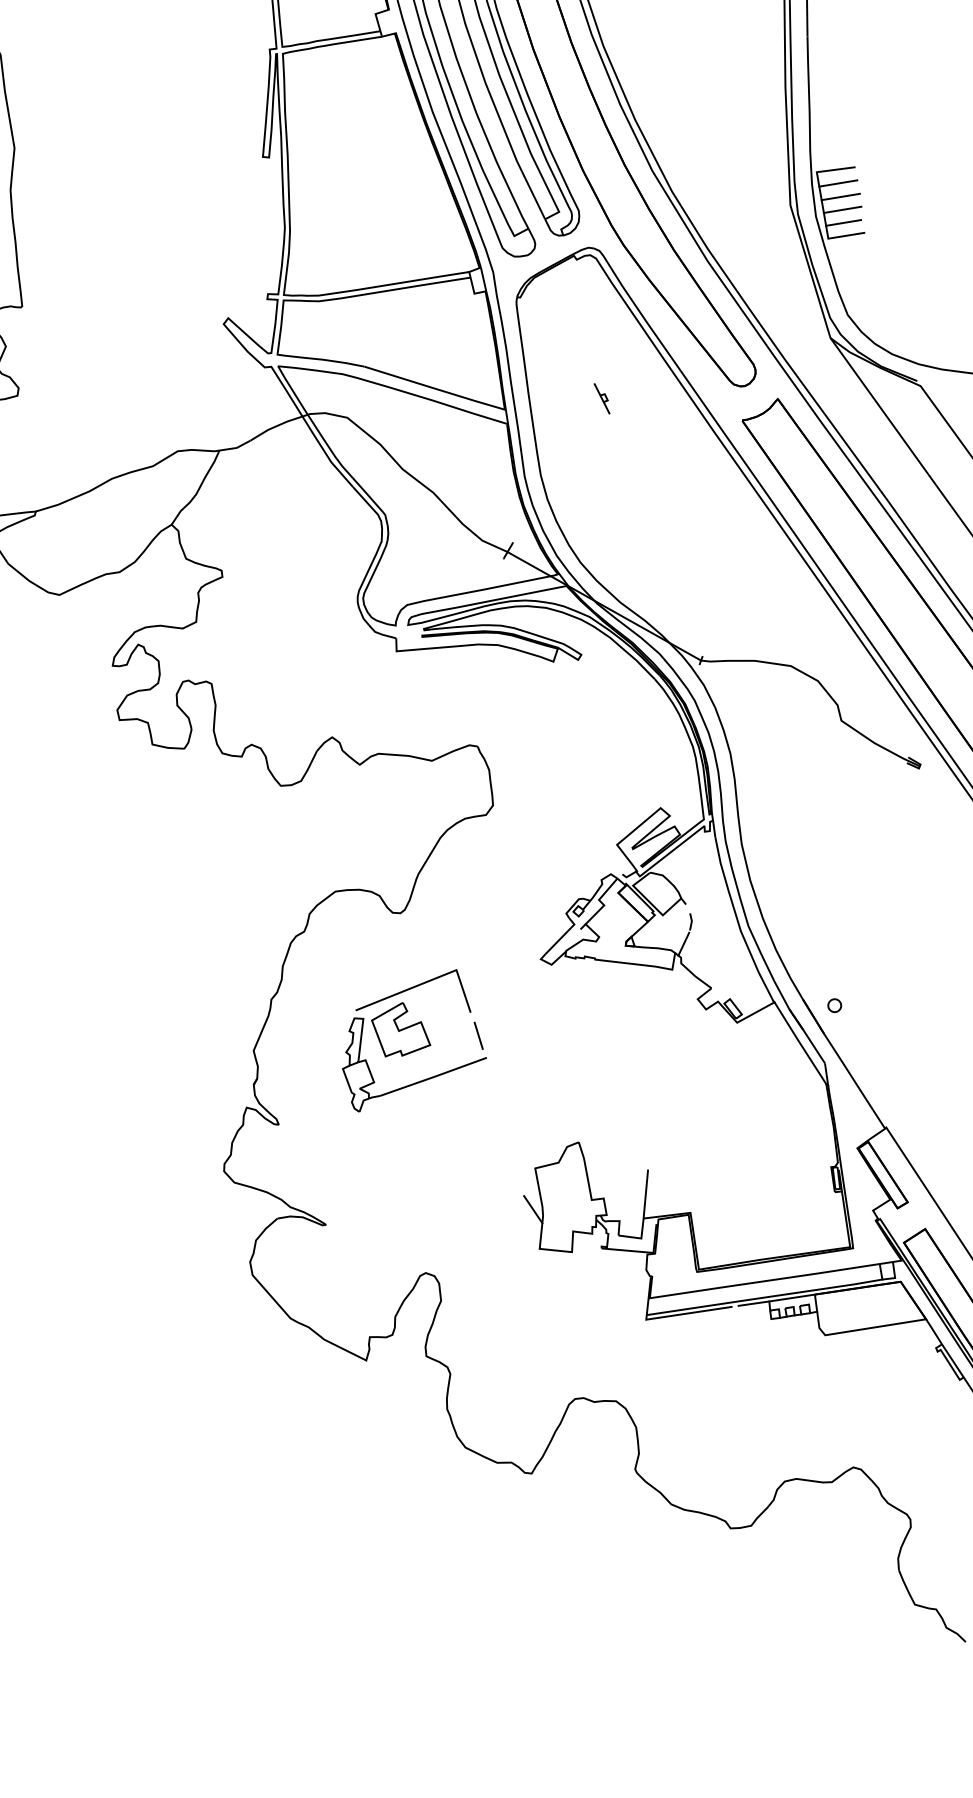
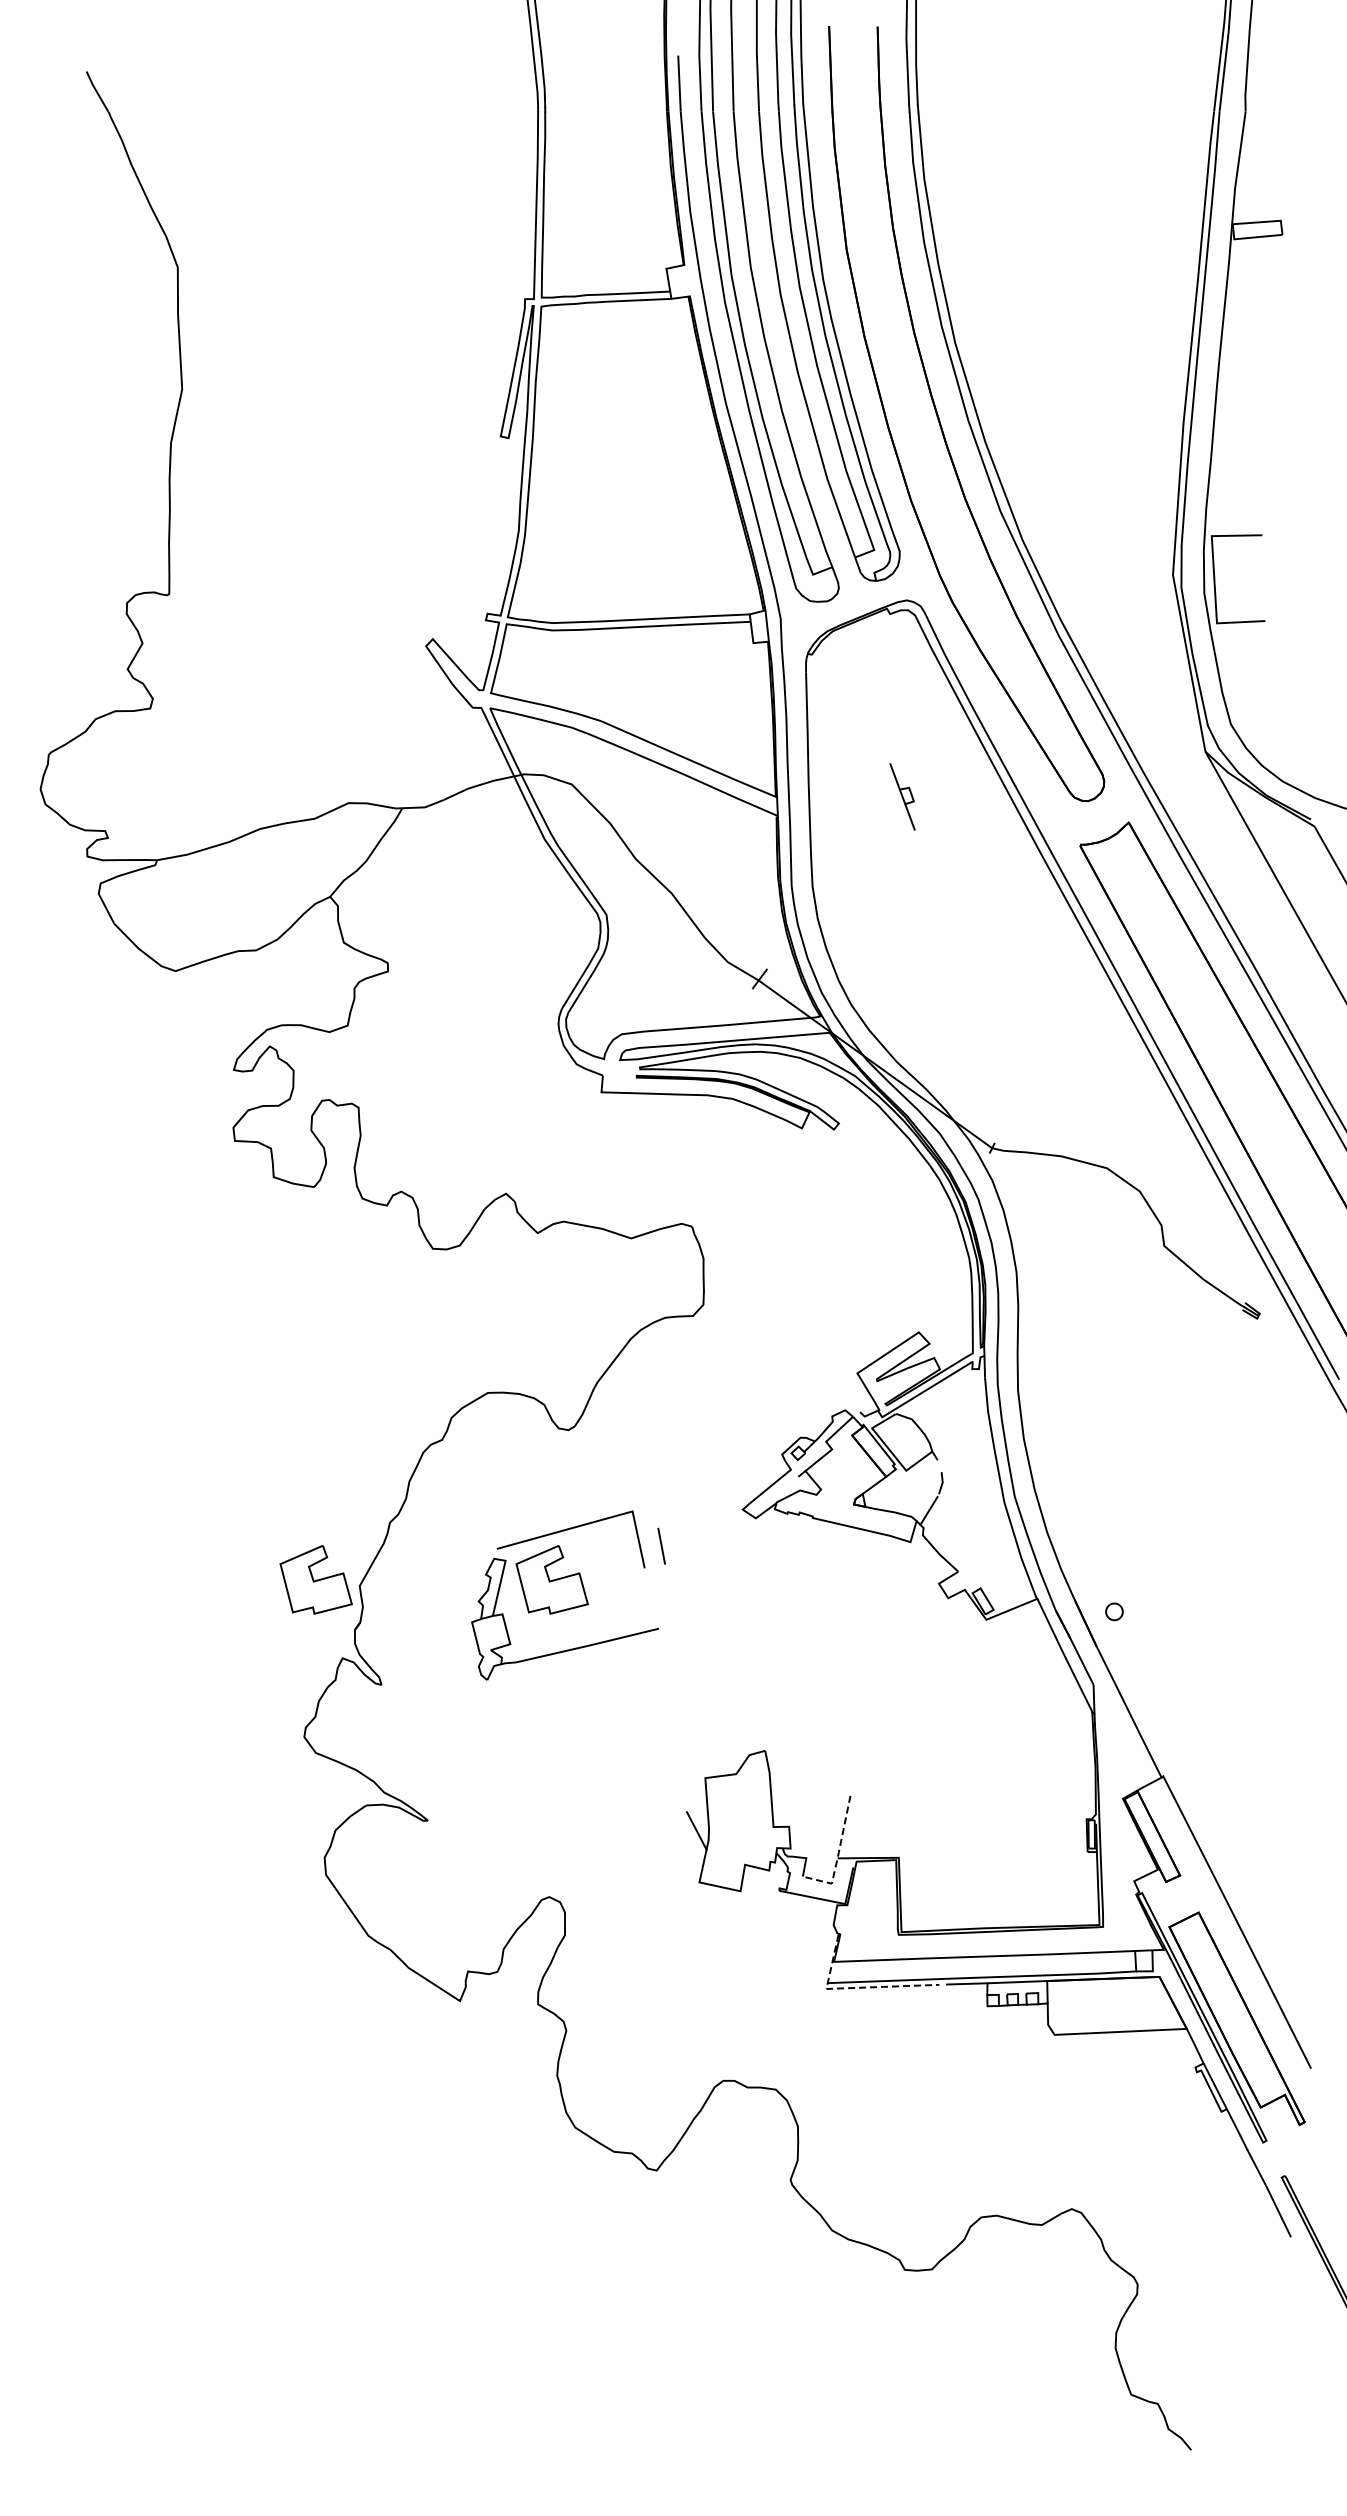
line: (838, 183) -> (1237, 553), removed
line: (840, 197) -> (1238, 571), removed
line: (842, 210) -> (1239, 588), removed
line: (843, 223) -> (1238, 605), removed
part: (602, 398) -> (902, 796), size x1.6
line: (478, 1035) -> (661, 1545), moved
part: (219, 1049) -> (315, 1579), added
line: (644, 1217) -> (838, 1856), solid -> dashed
line: (668, 1316) -> (855, 1987), solid -> dashed

